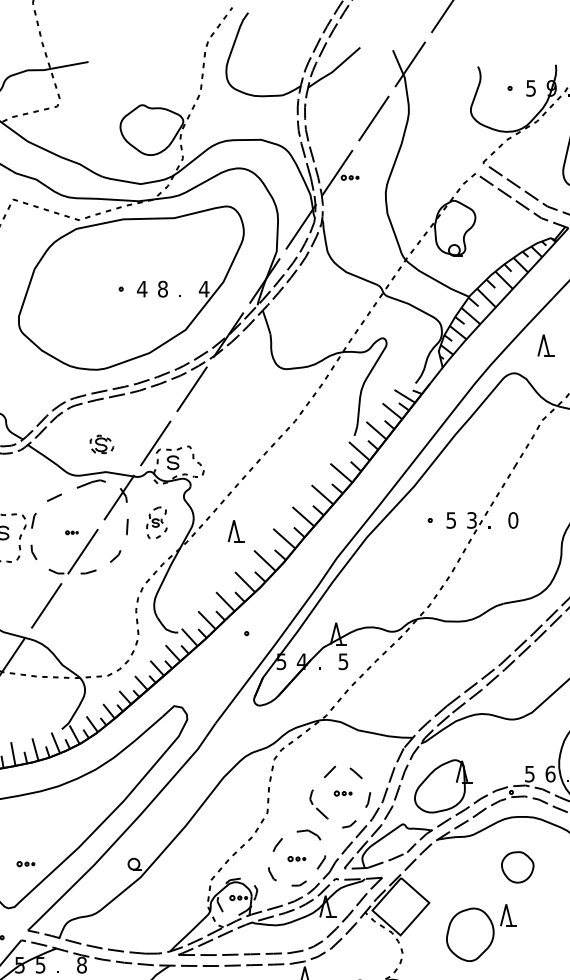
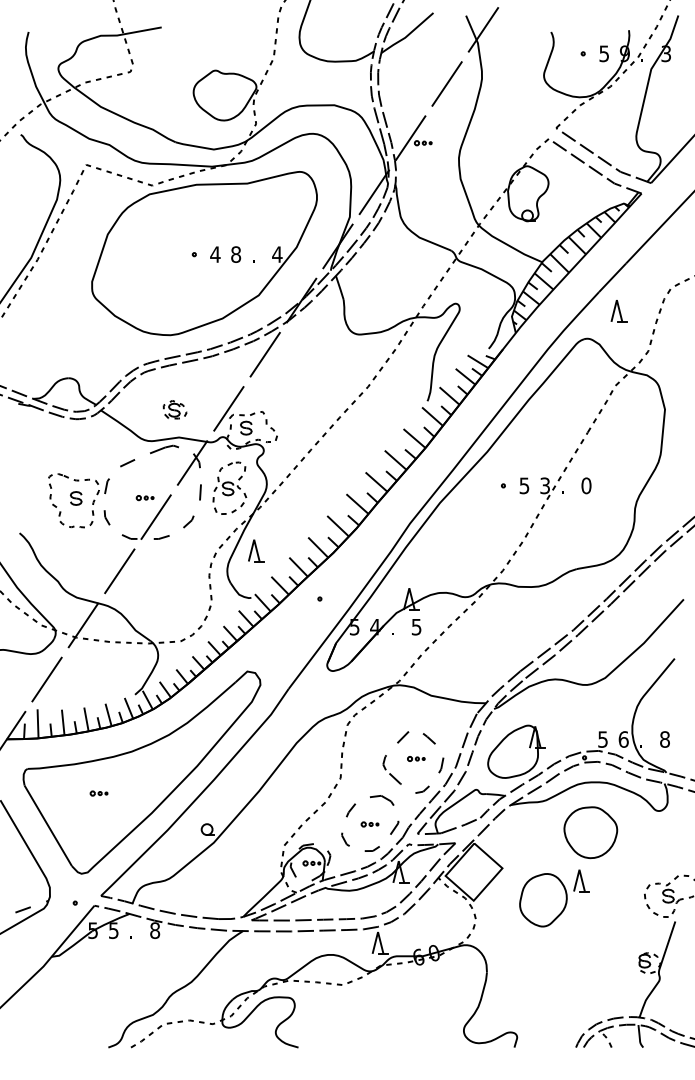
part: (156, 522) -> (229, 487), size x1.67
part: (236, 531) -> (256, 550), moved
part: (71, 533) -> (144, 498), size x1.43
part: (25, 864) -> (98, 793), moved
part: (517, 867) -> (590, 832), size x1.67

